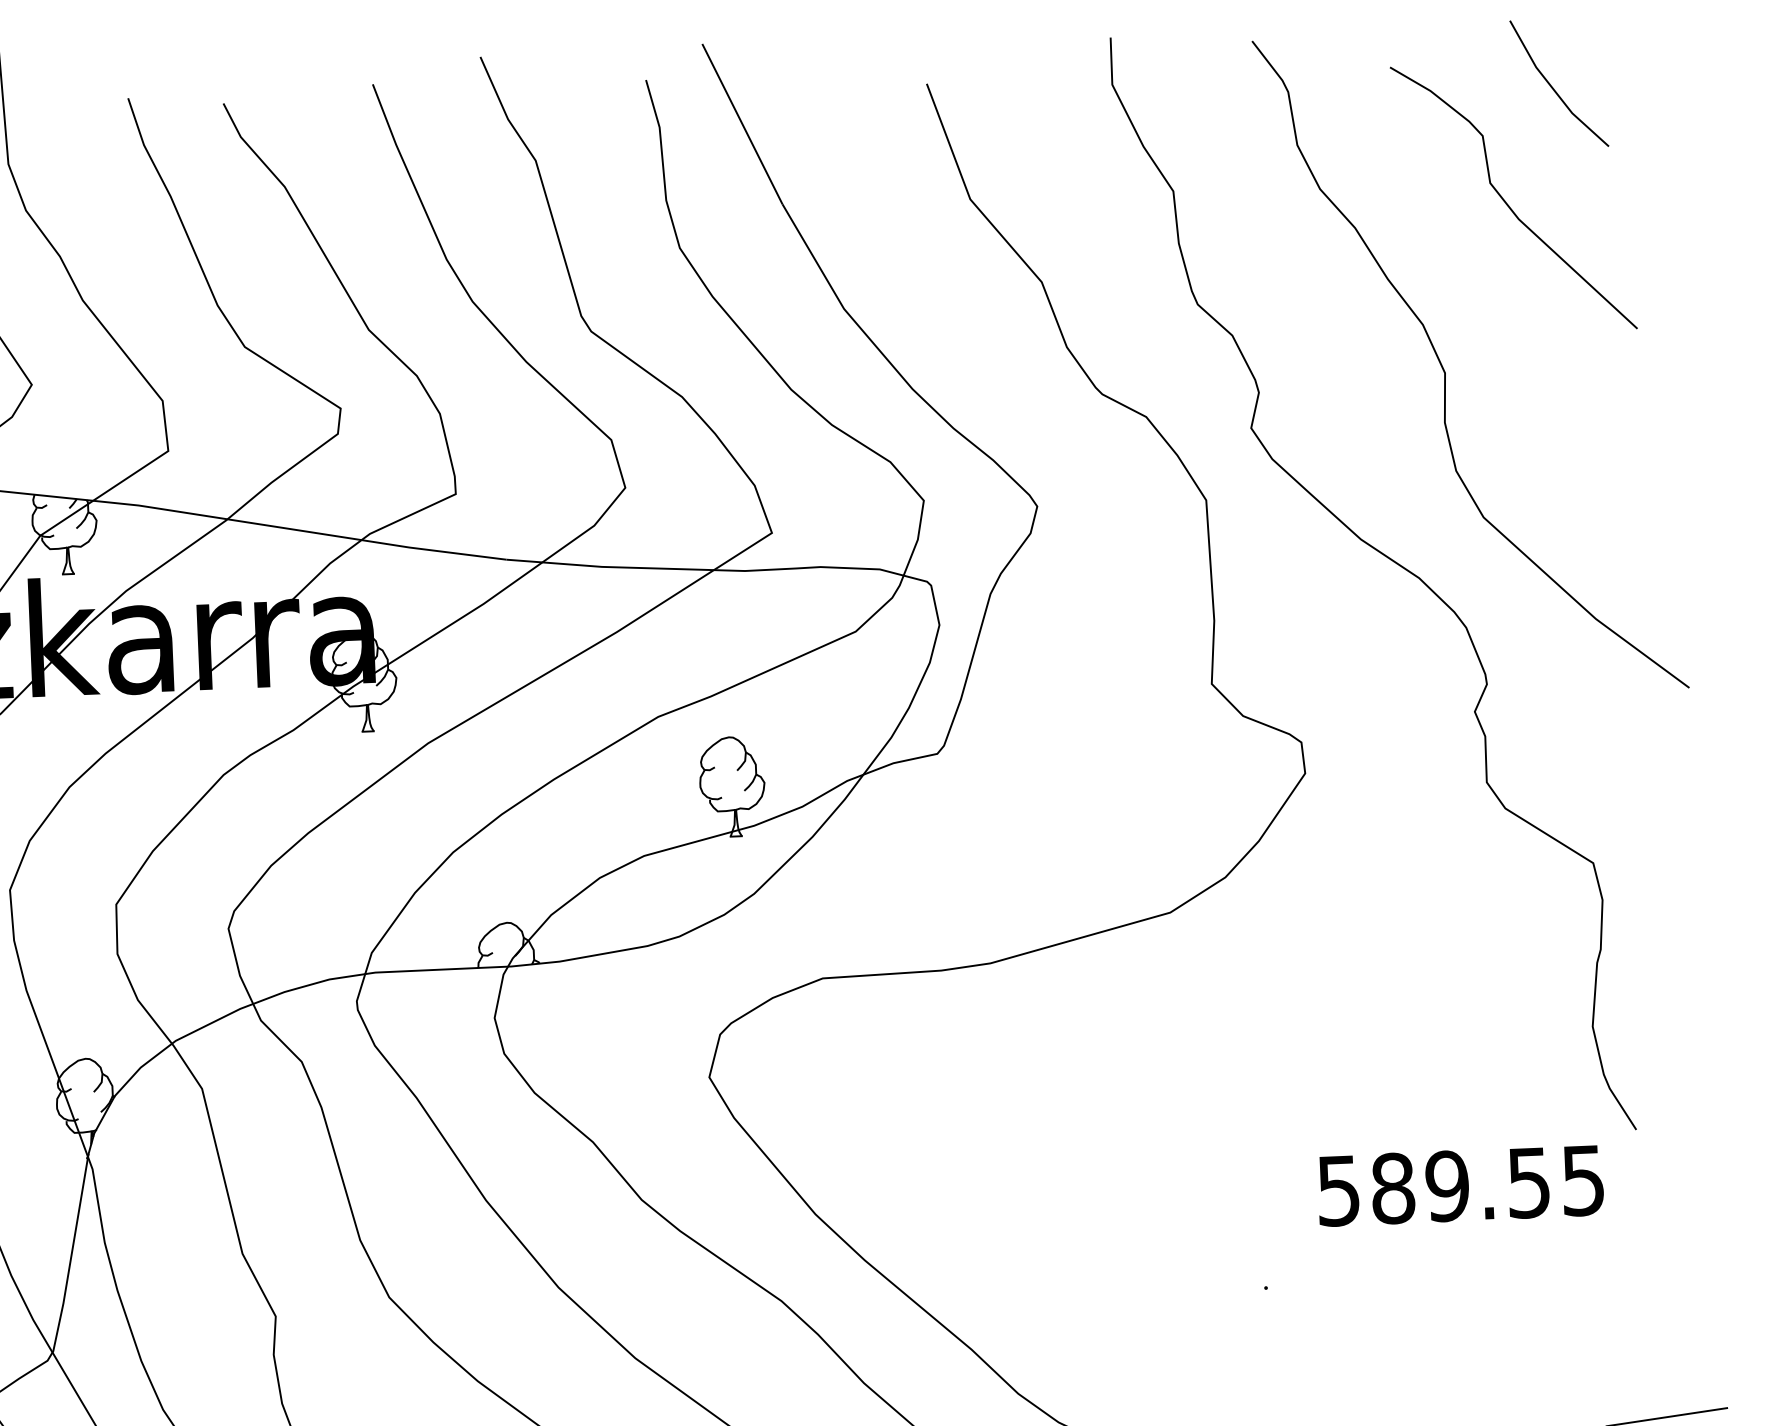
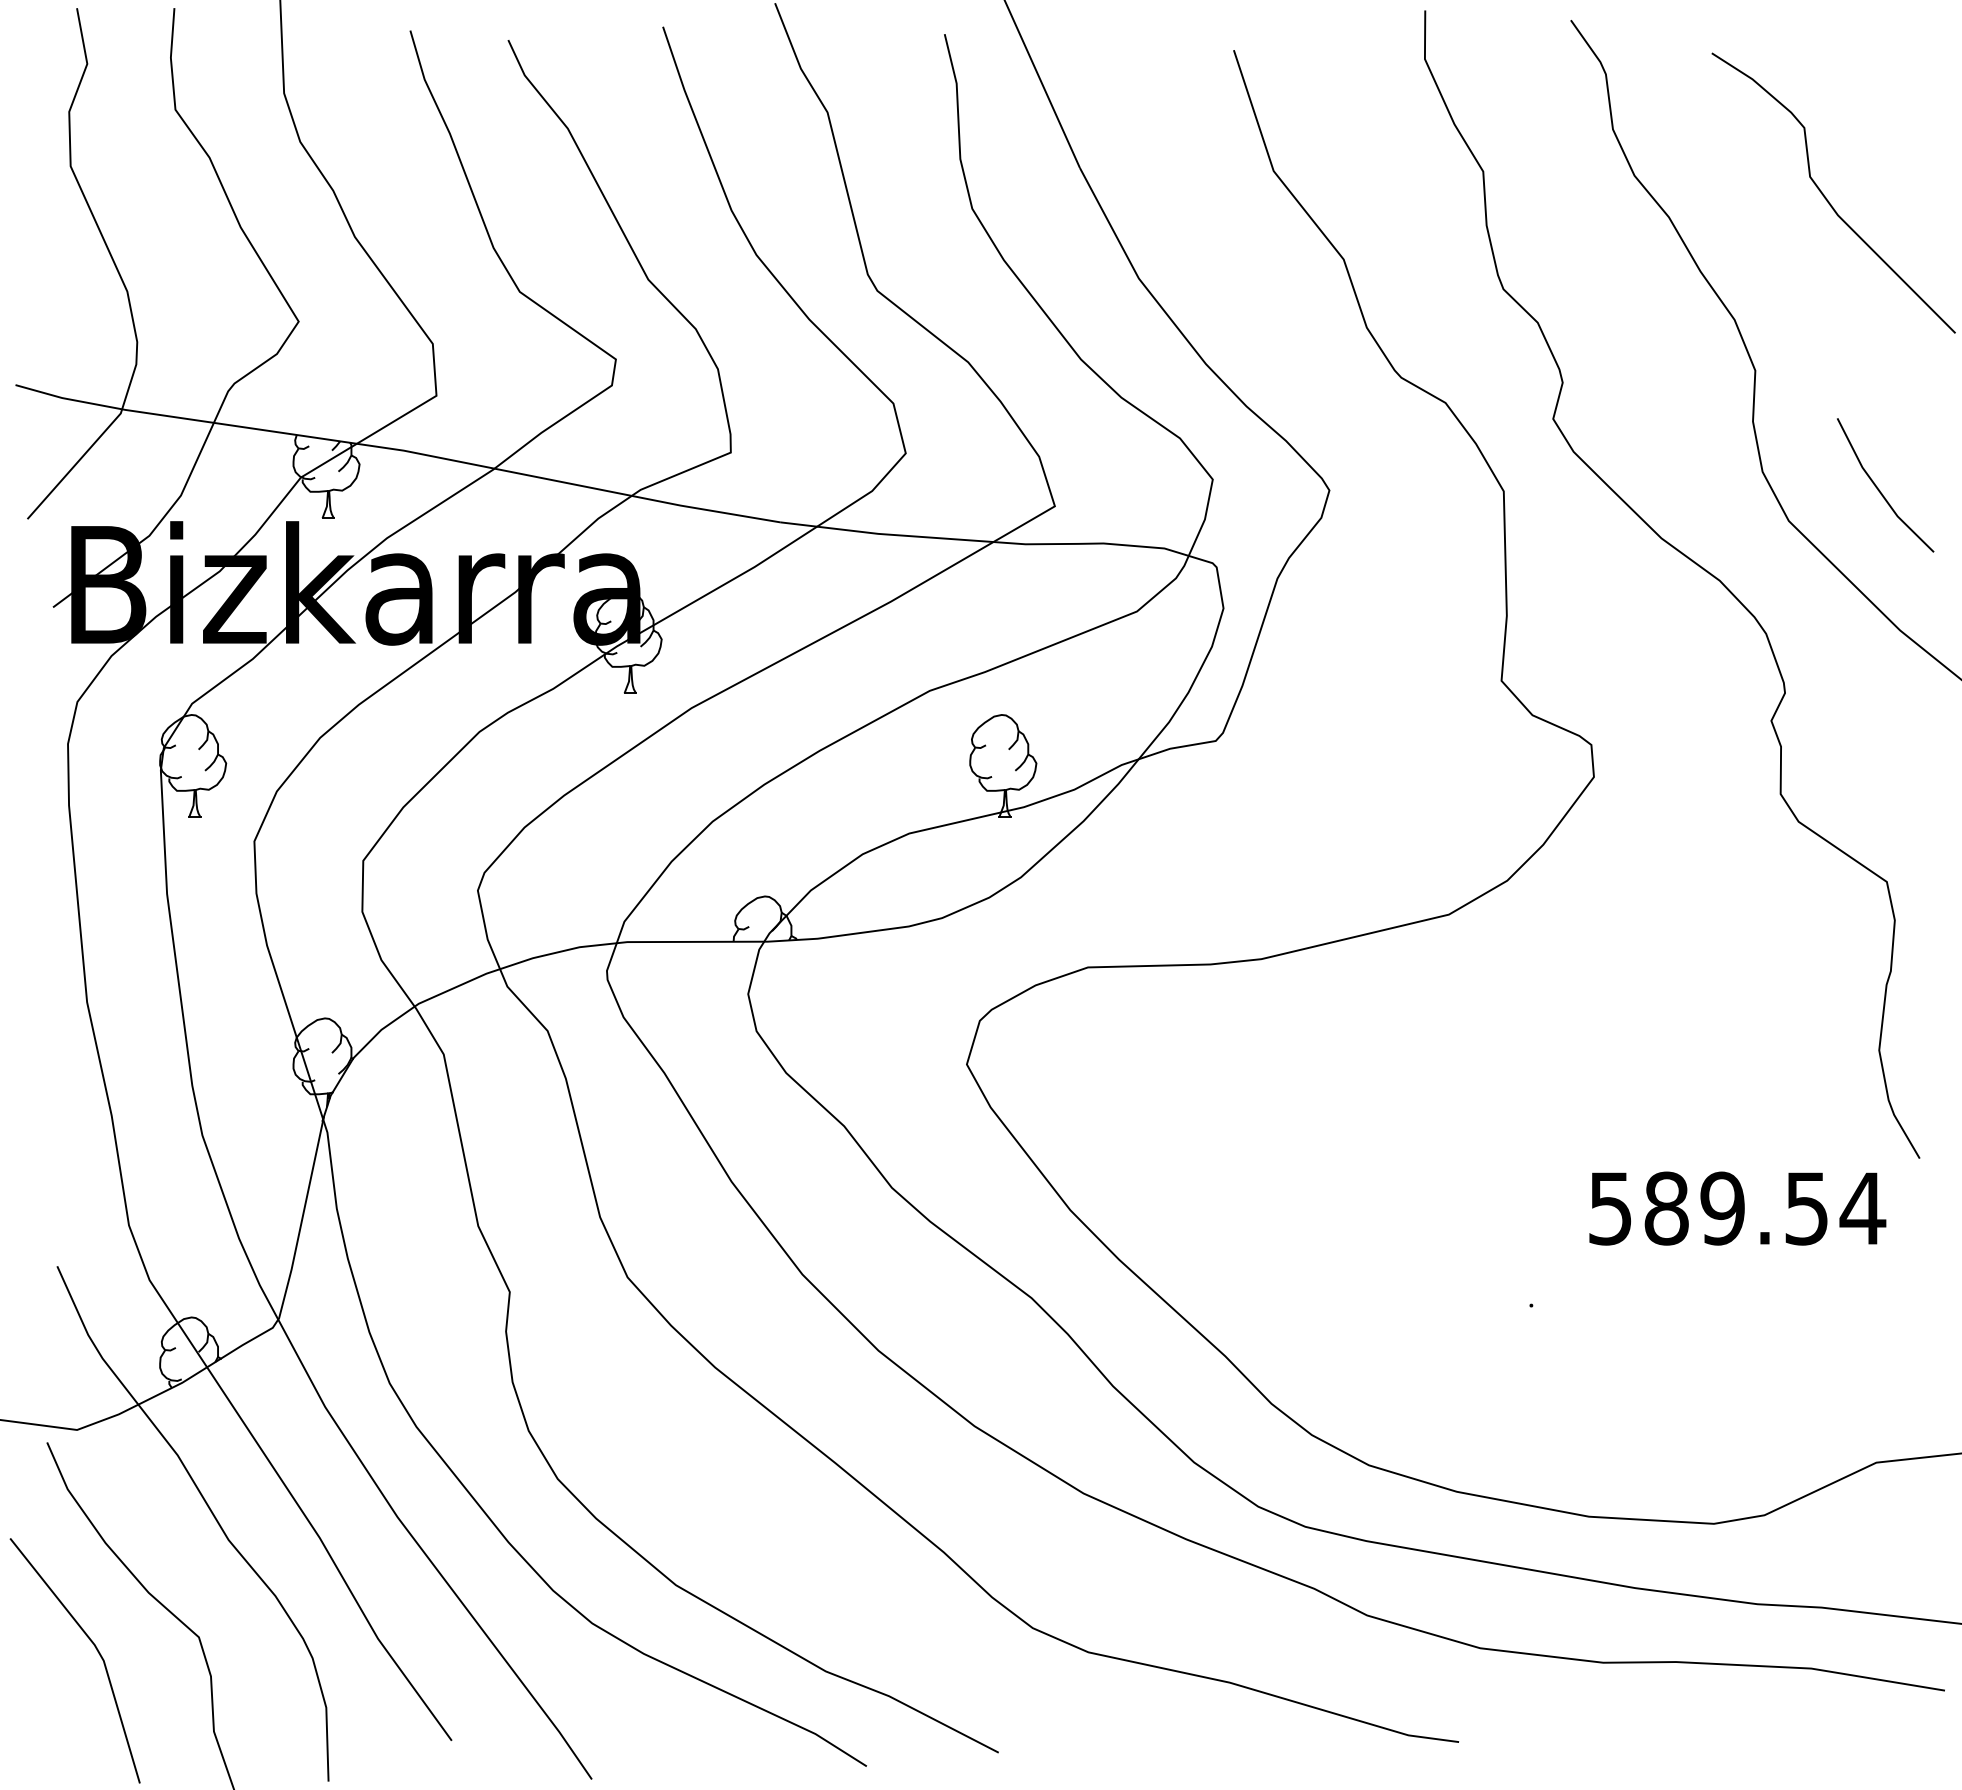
line: (1554, 88) -> (1880, 490), moved
text: (1582, 1180) -> (1862, 1208), 589.55 -> 589.54

